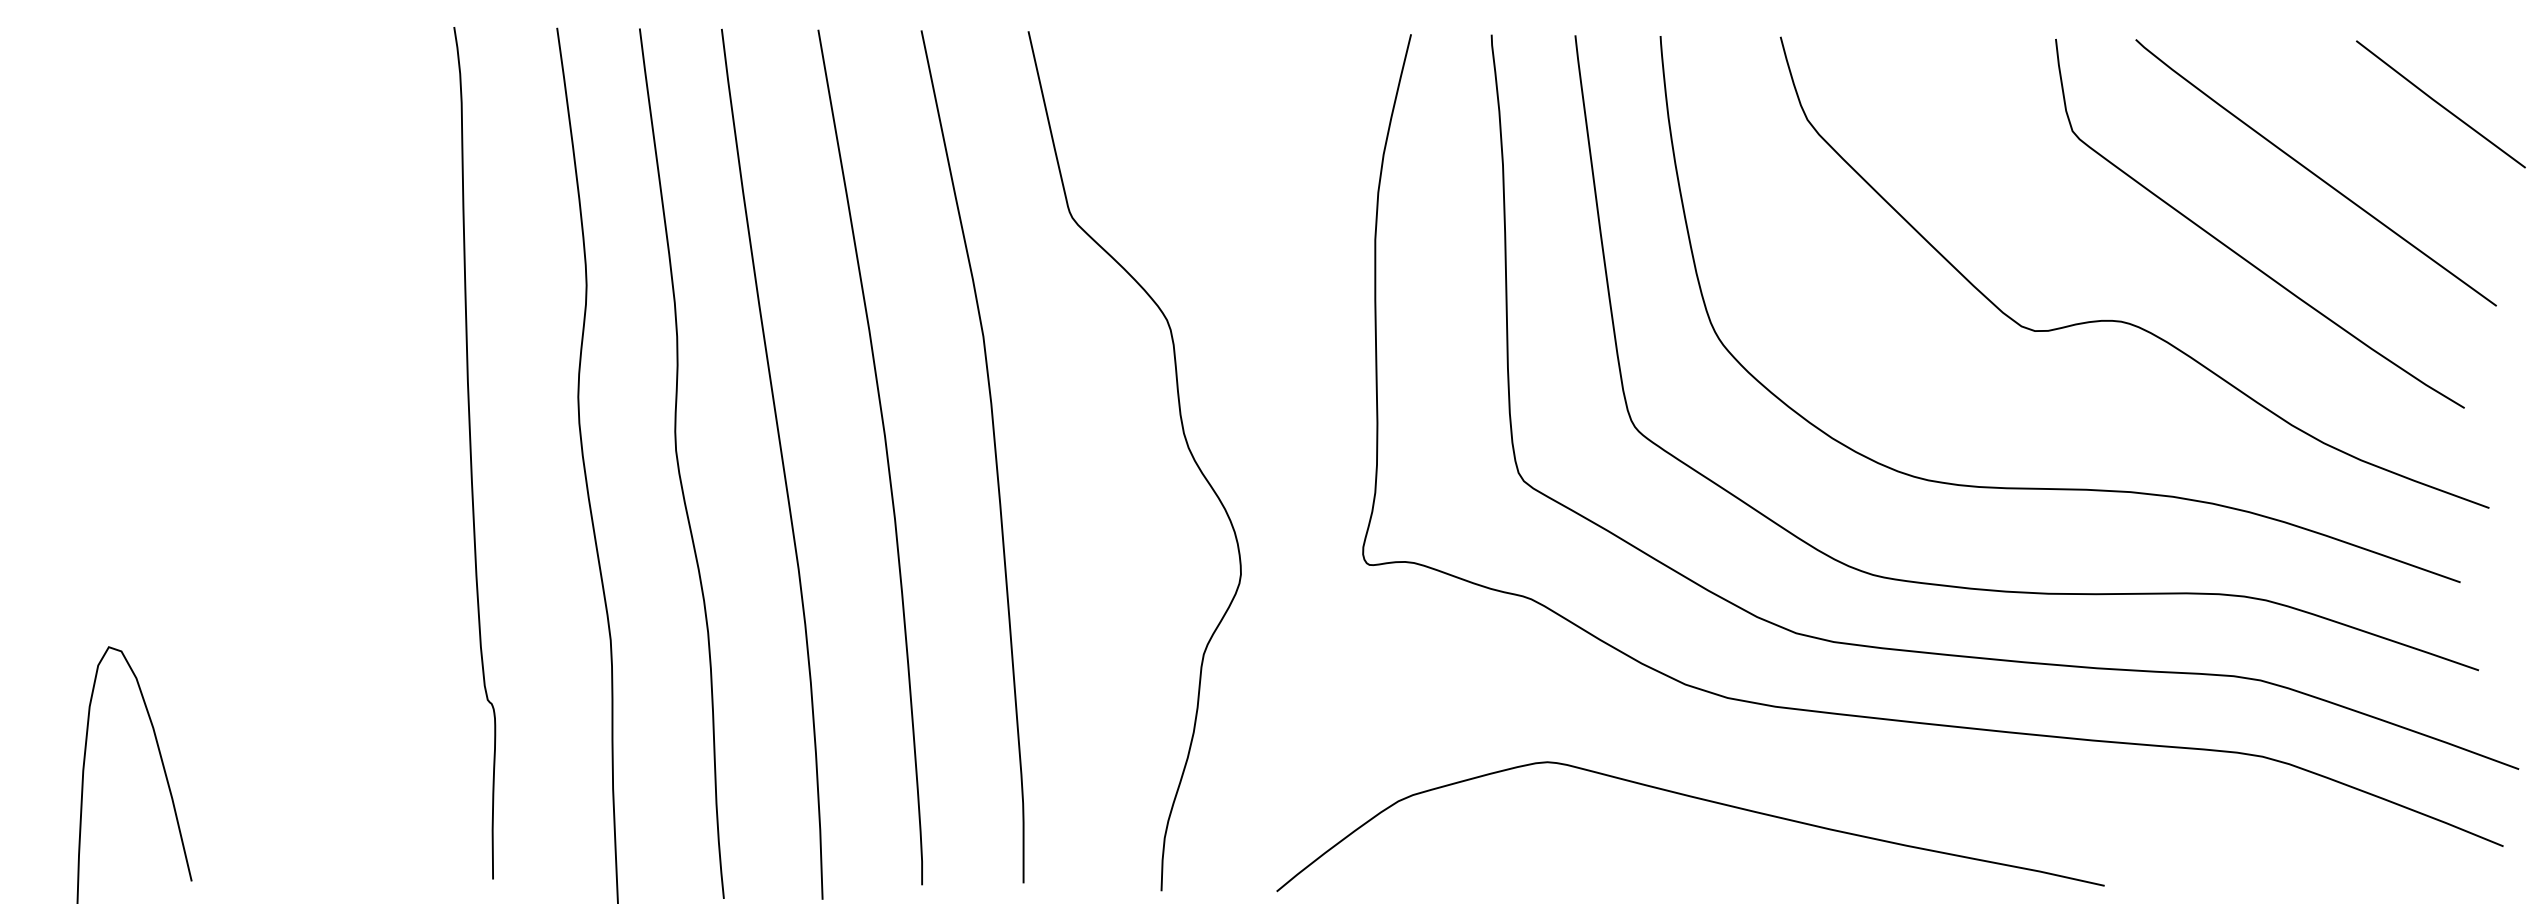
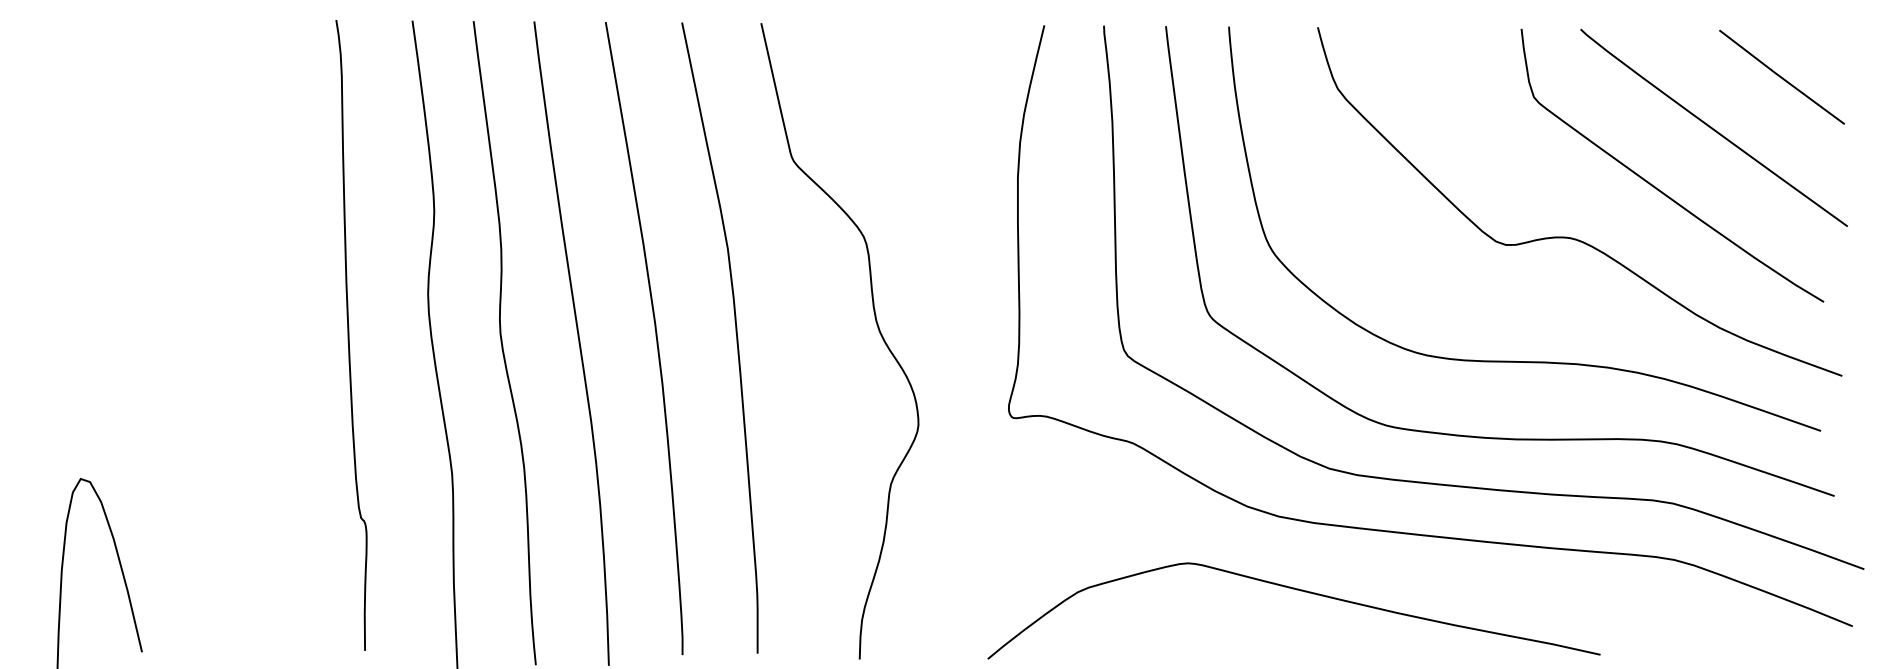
line: (2440, 104) -> (1781, 77), moved
curve: (1693, 798) -> (1296, 590), moved

